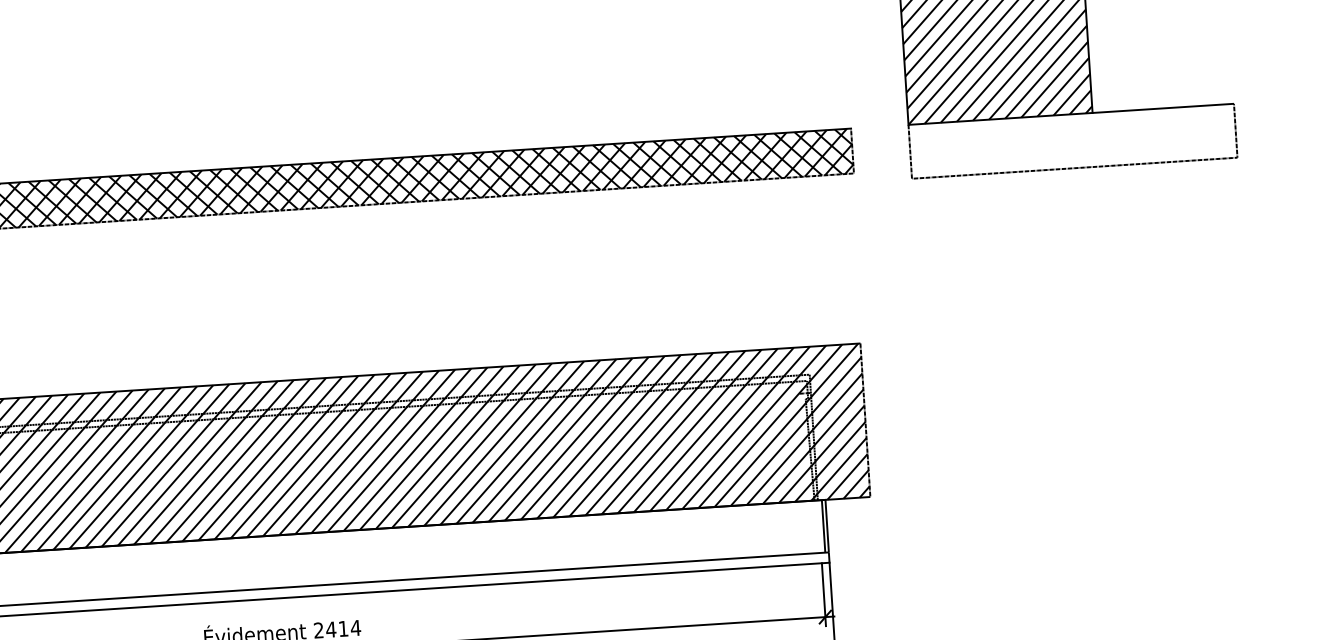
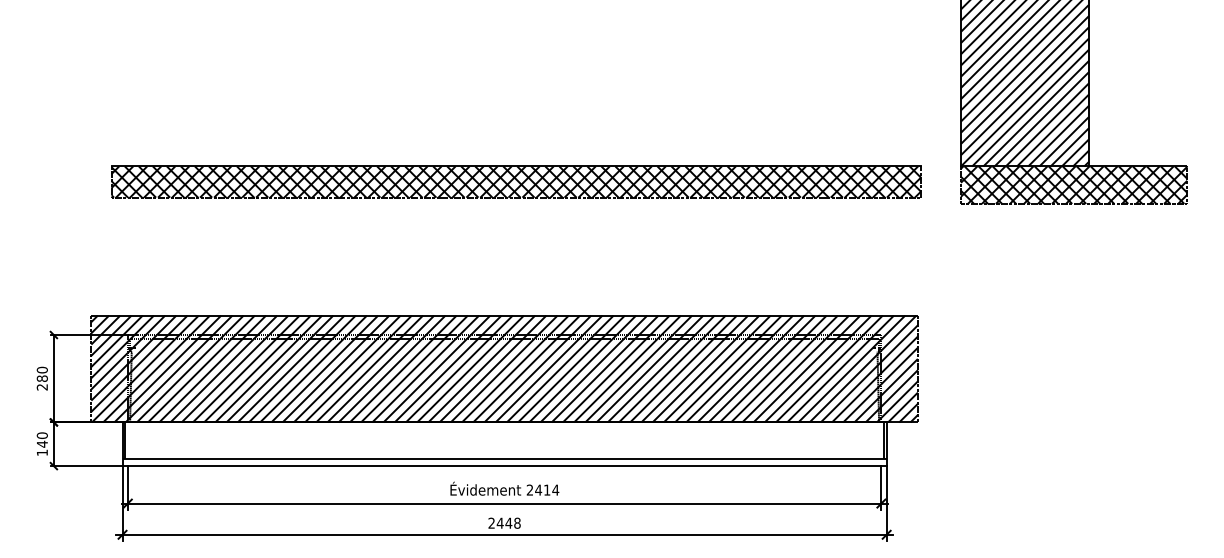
hatch: (1072, 140) -> (1073, 184), added

